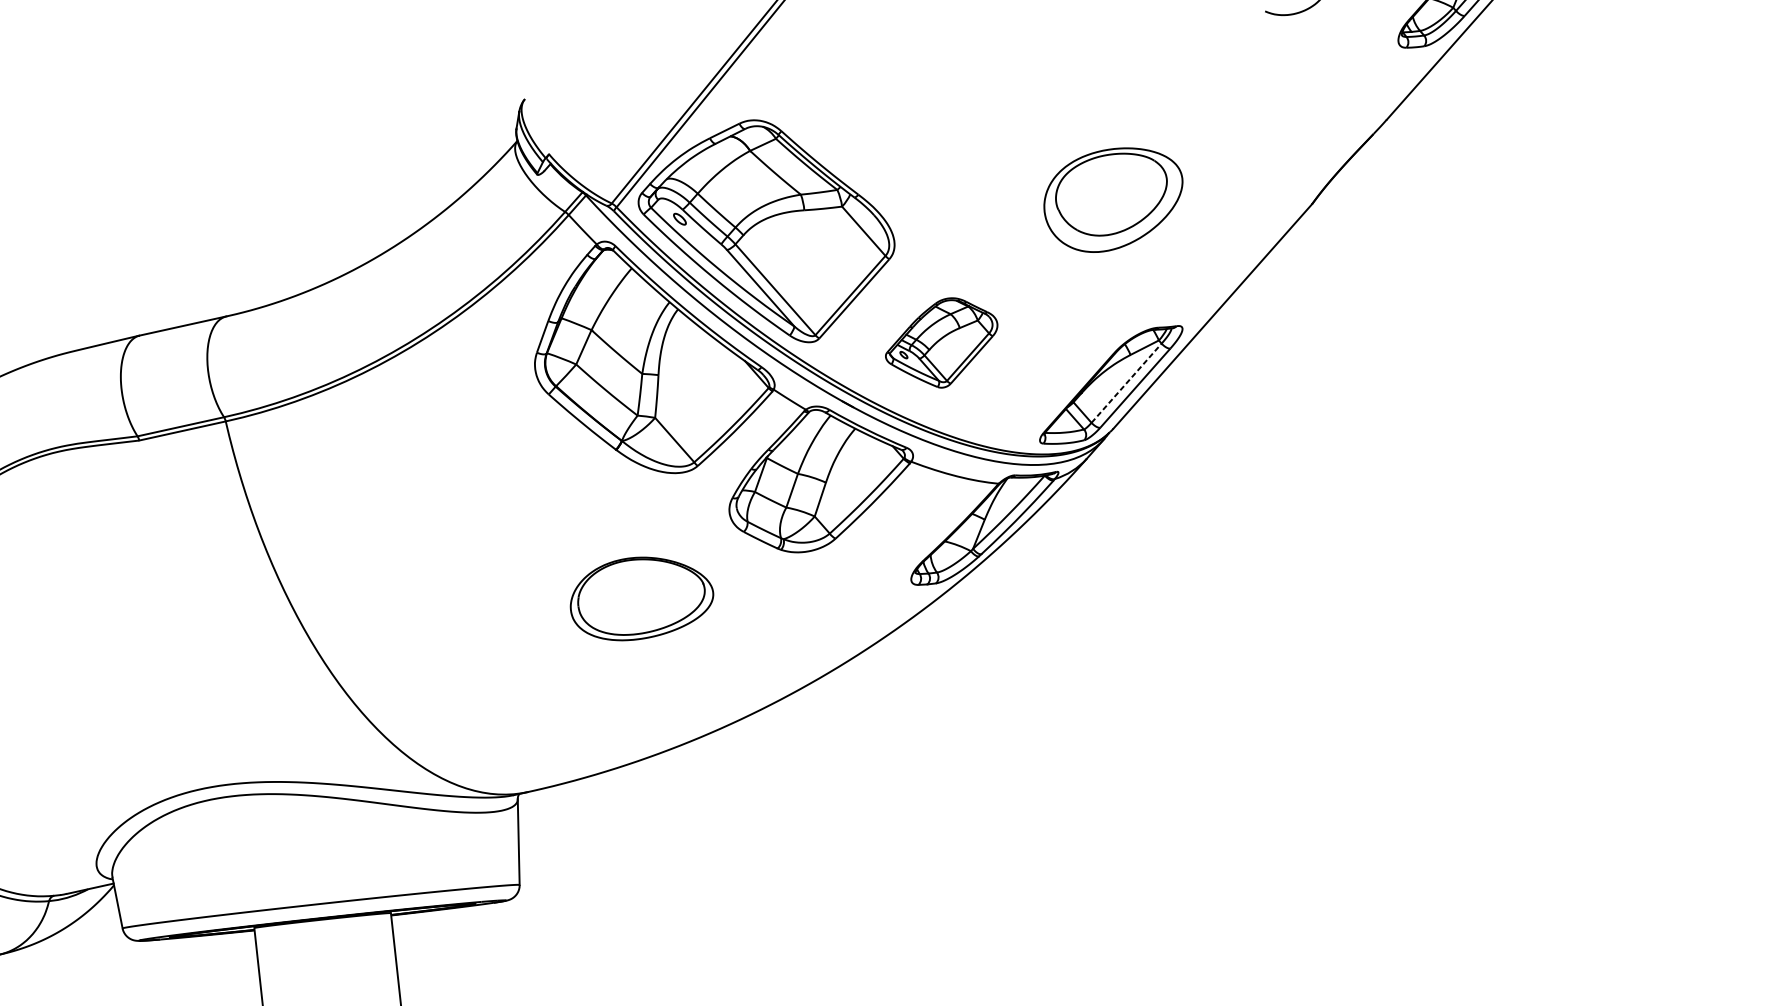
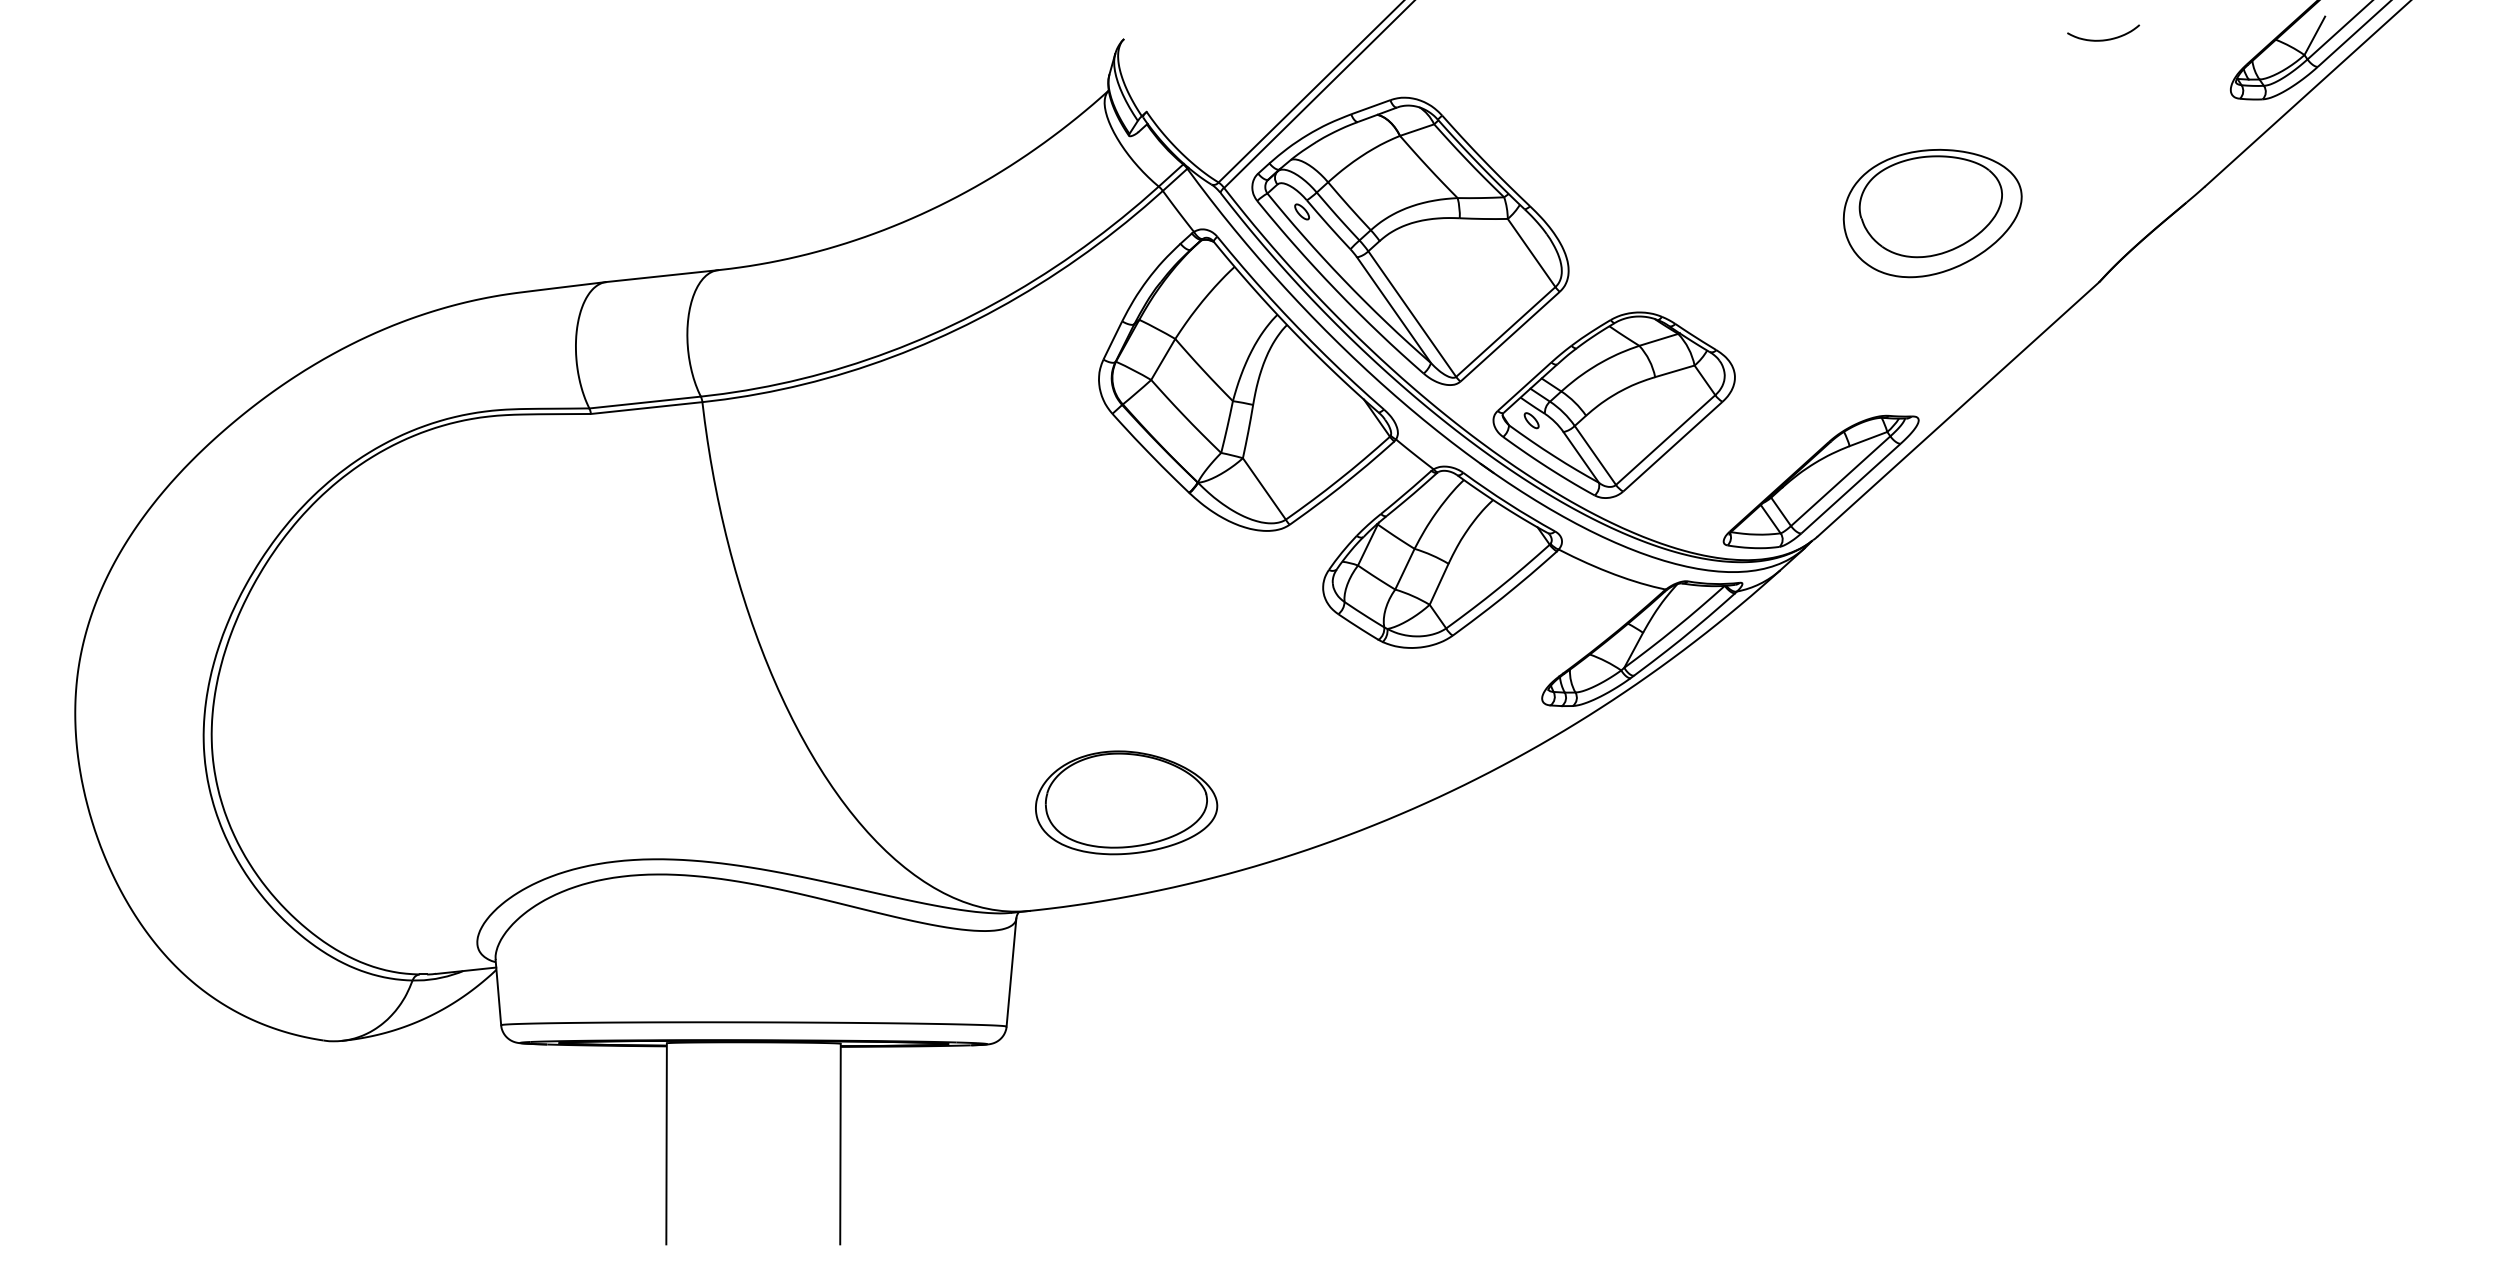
part: (1113, 199) -> (1932, 213), moved
part: (941, 343) -> (1613, 404), size x1.67
line: (1126, 383) -> (1840, 481), dashed -> solid
part: (641, 597) -> (1126, 802), moved

